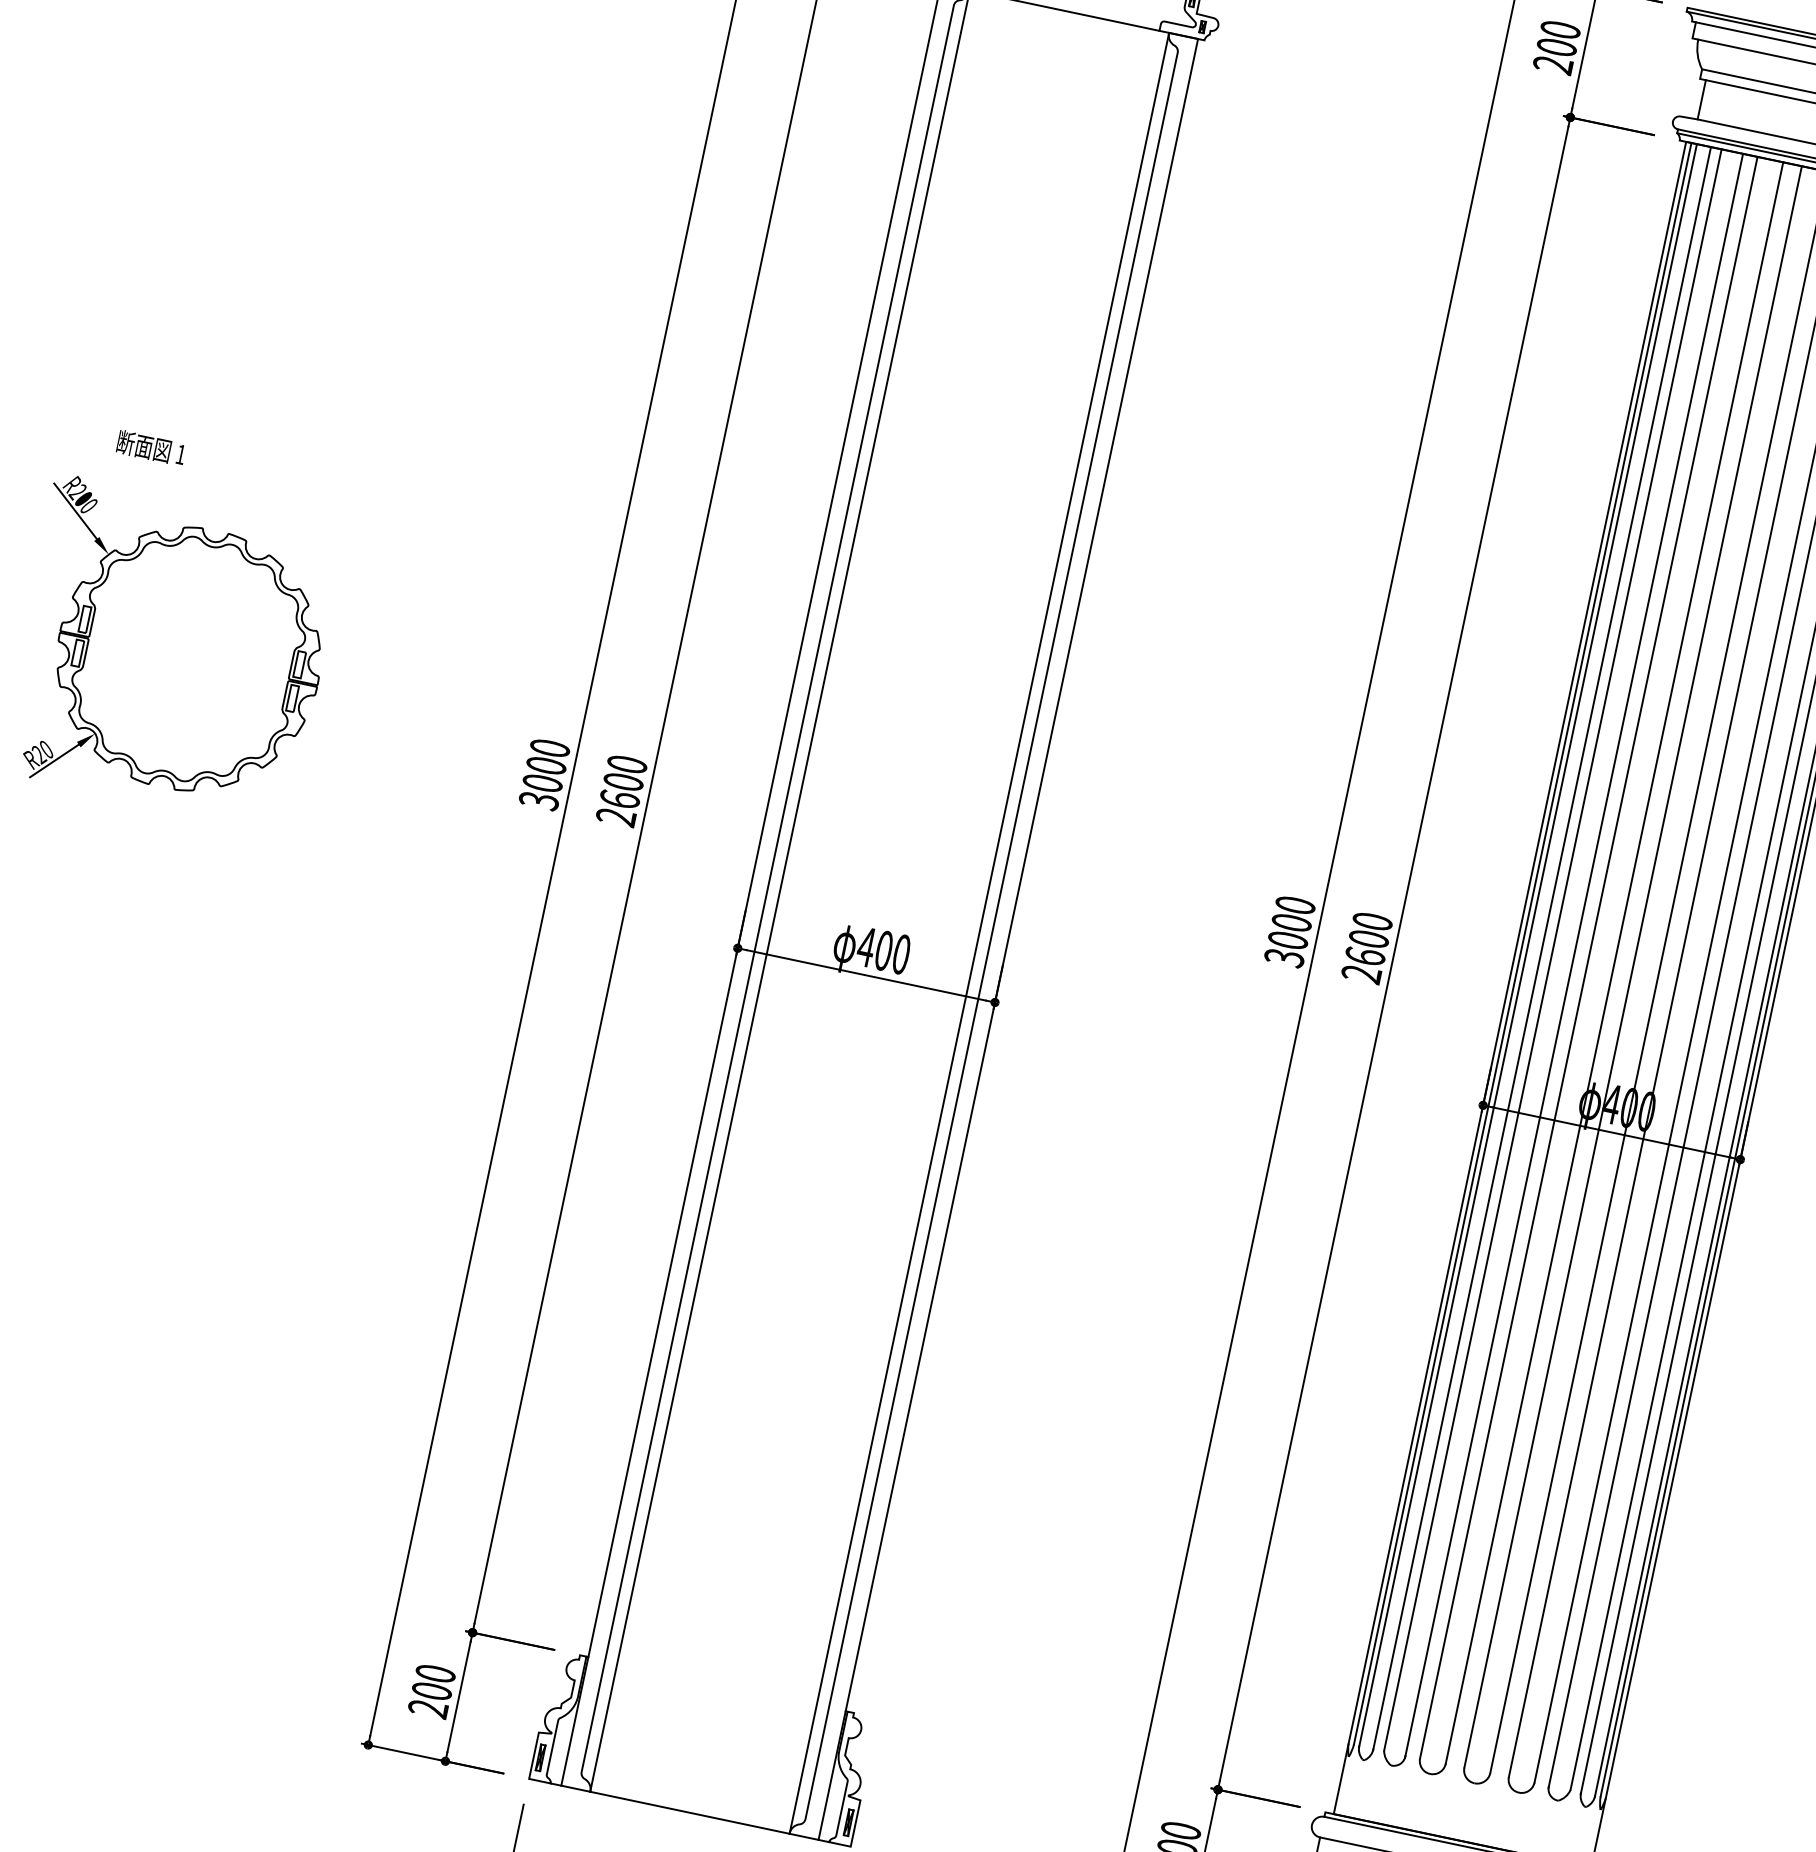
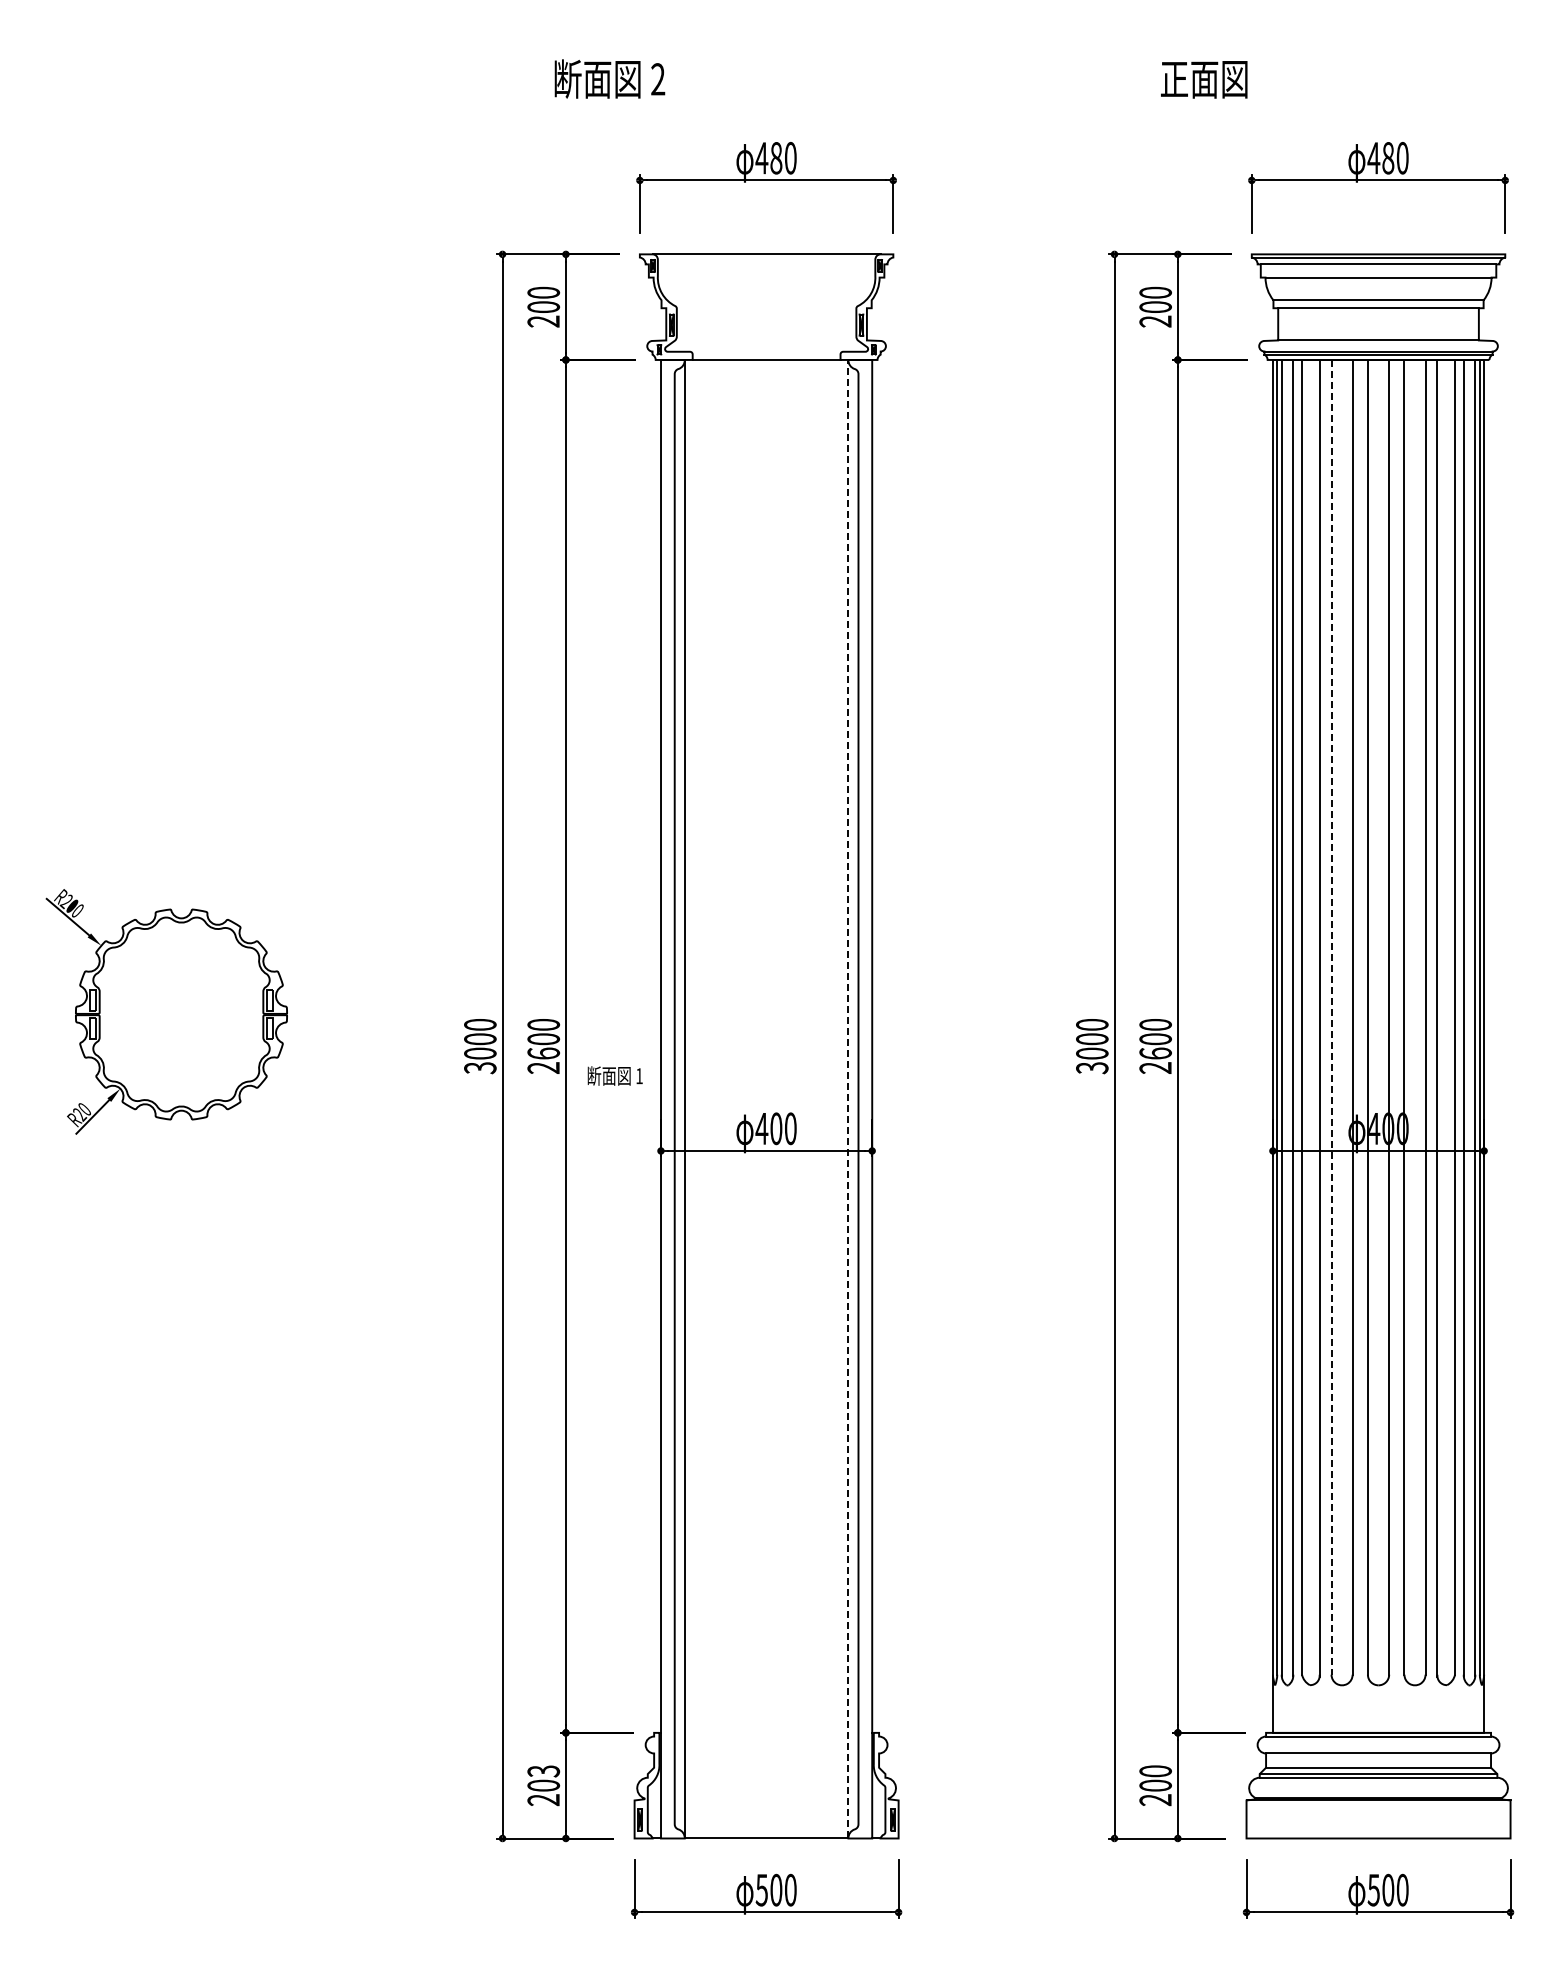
text: (150, 447) -> (614, 1075), moved
line: (979, 933) -> (848, 1099), solid -> dashed
line: (1588, 957) -> (1331, 1017), solid -> dashed
text: (435, 1673) -> (543, 1771), 200 -> 203

